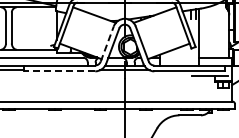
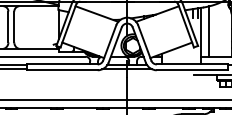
line: (206, 32) -> (208, 31), added
line: (107, 44) -> (109, 43), dashed -> solid
line: (59, 71) -> (61, 70), dashed -> solid

